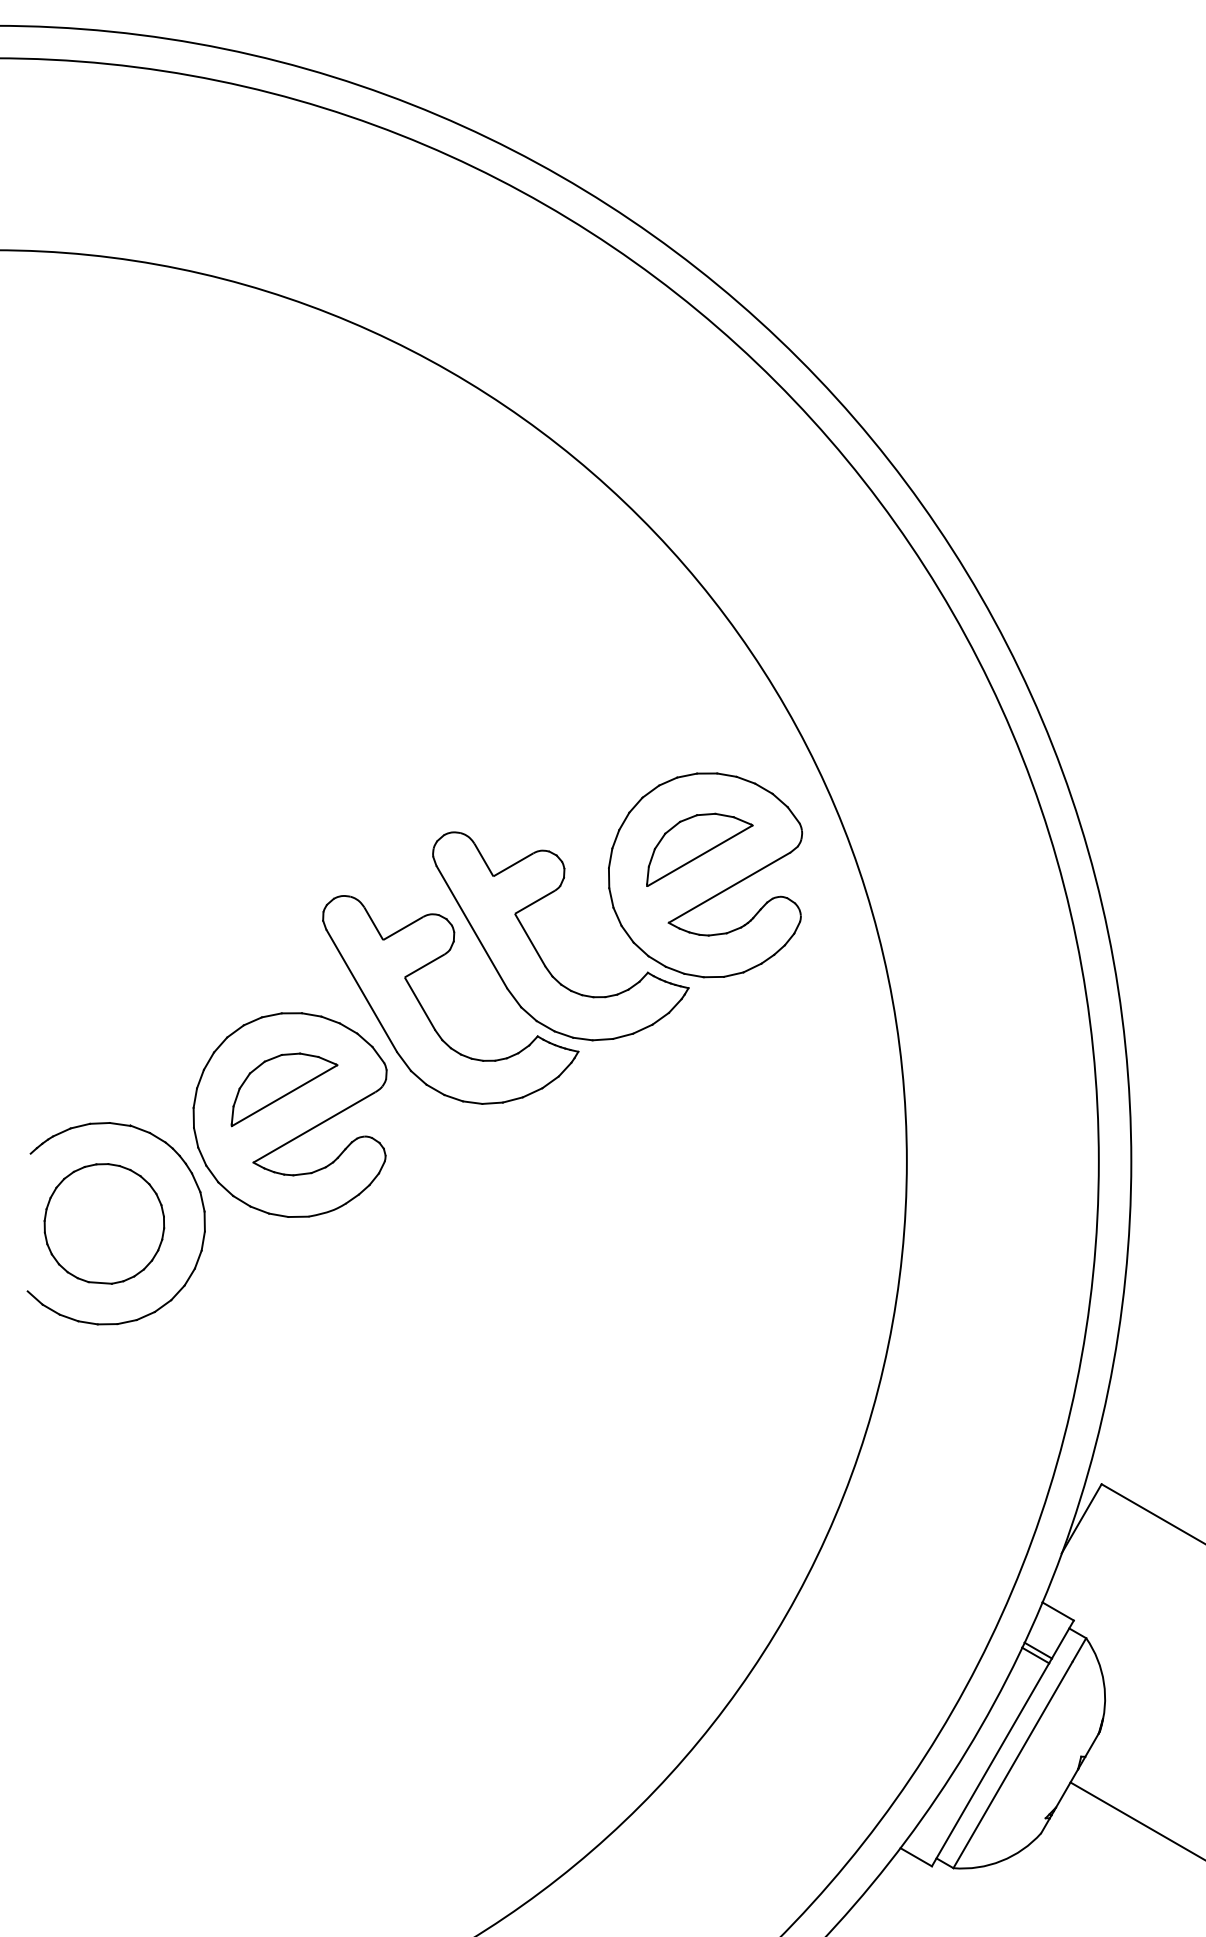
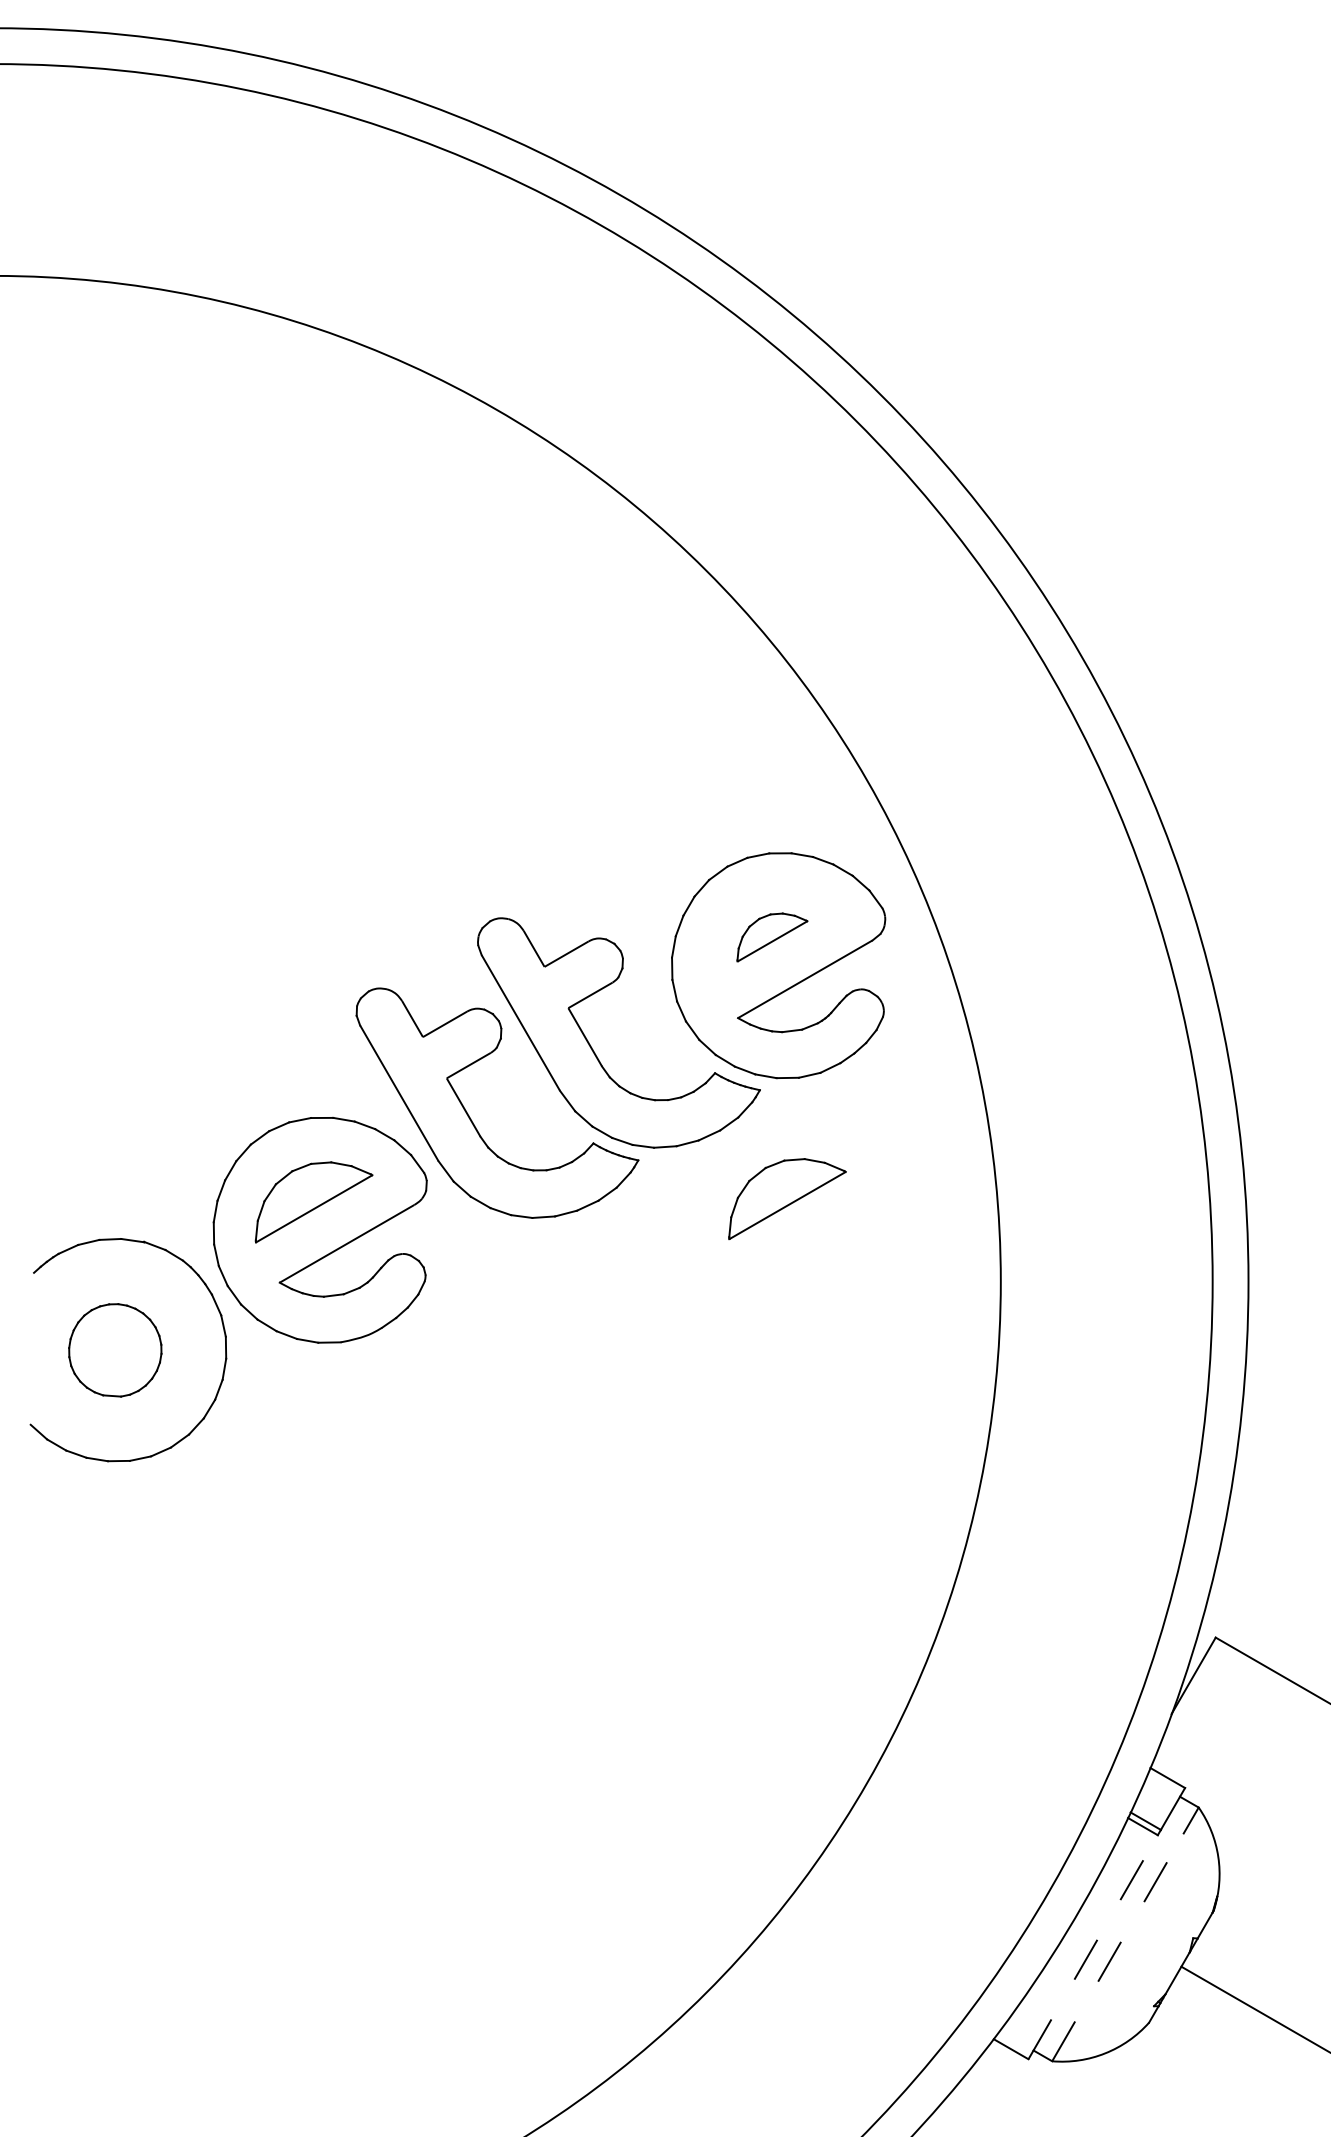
part: (699, 849) -> (771, 937), size x0.6
part: (713, 1086) -> (787, 1198), added
part: (104, 1223) -> (115, 1349), size x0.7
line: (990, 1764) -> (1093, 1946), solid -> dashed
line: (1013, 1764) -> (1118, 1946), solid -> dashed

